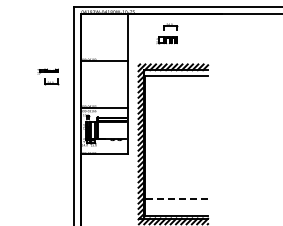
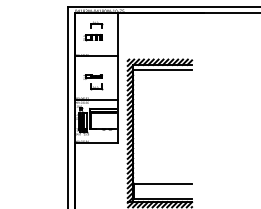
part: (167, 33) -> (93, 31), moved
part: (48, 76) -> (93, 81), moved
line: (176, 198) -> (162, 183), dashed -> solid

